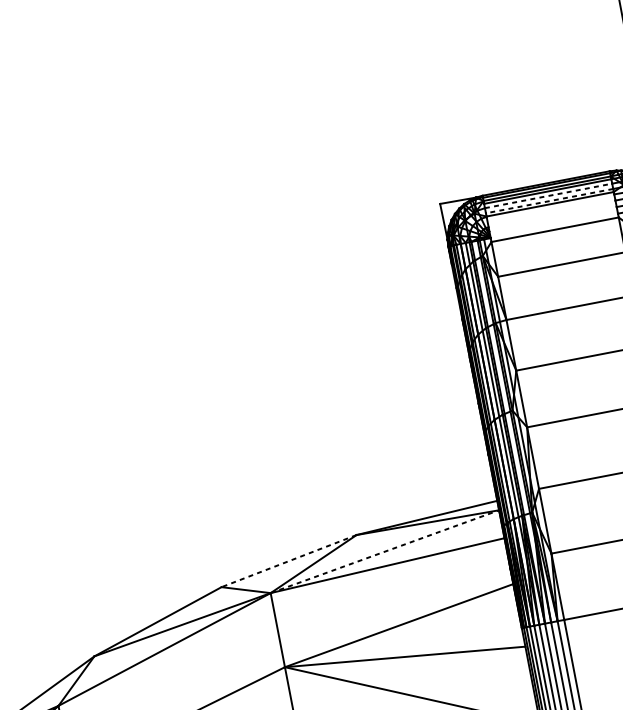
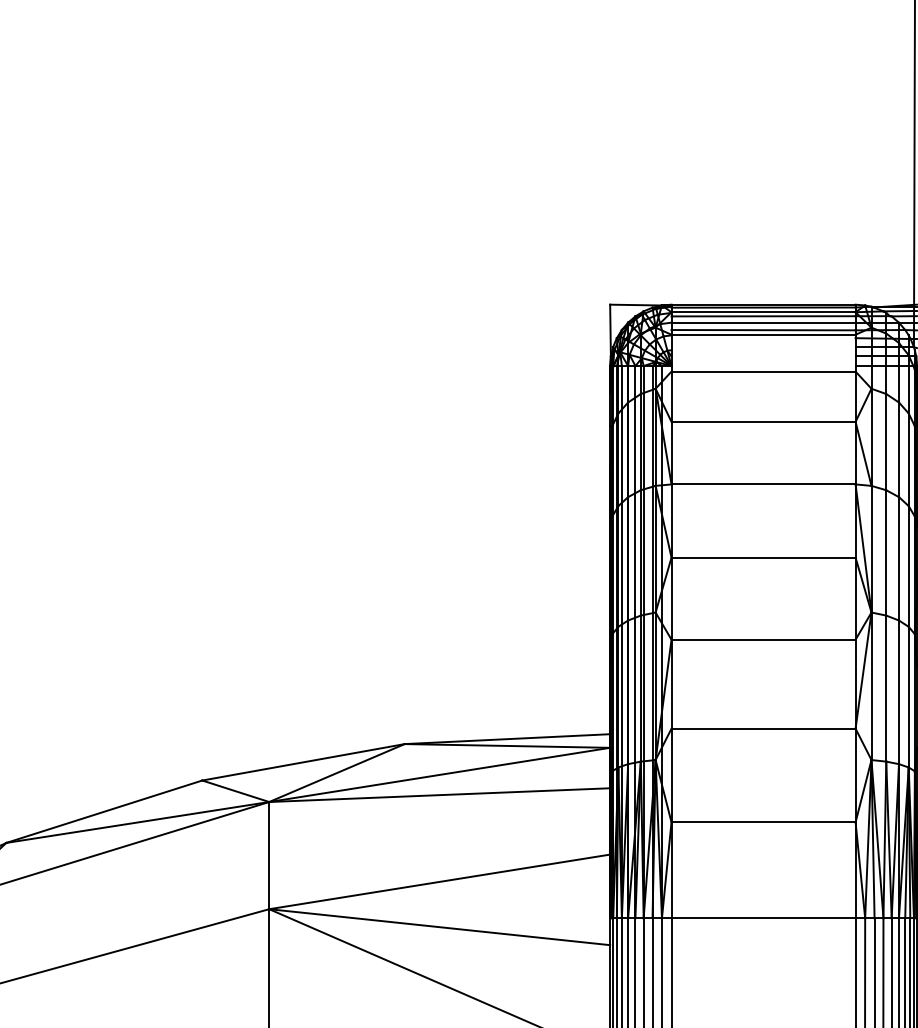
line: (549, 195) -> (764, 322), dashed -> solid
line: (549, 201) -> (763, 330), dashed -> solid
line: (384, 551) -> (439, 774), dashed -> solid
line: (289, 561) -> (303, 762), dashed -> solid

